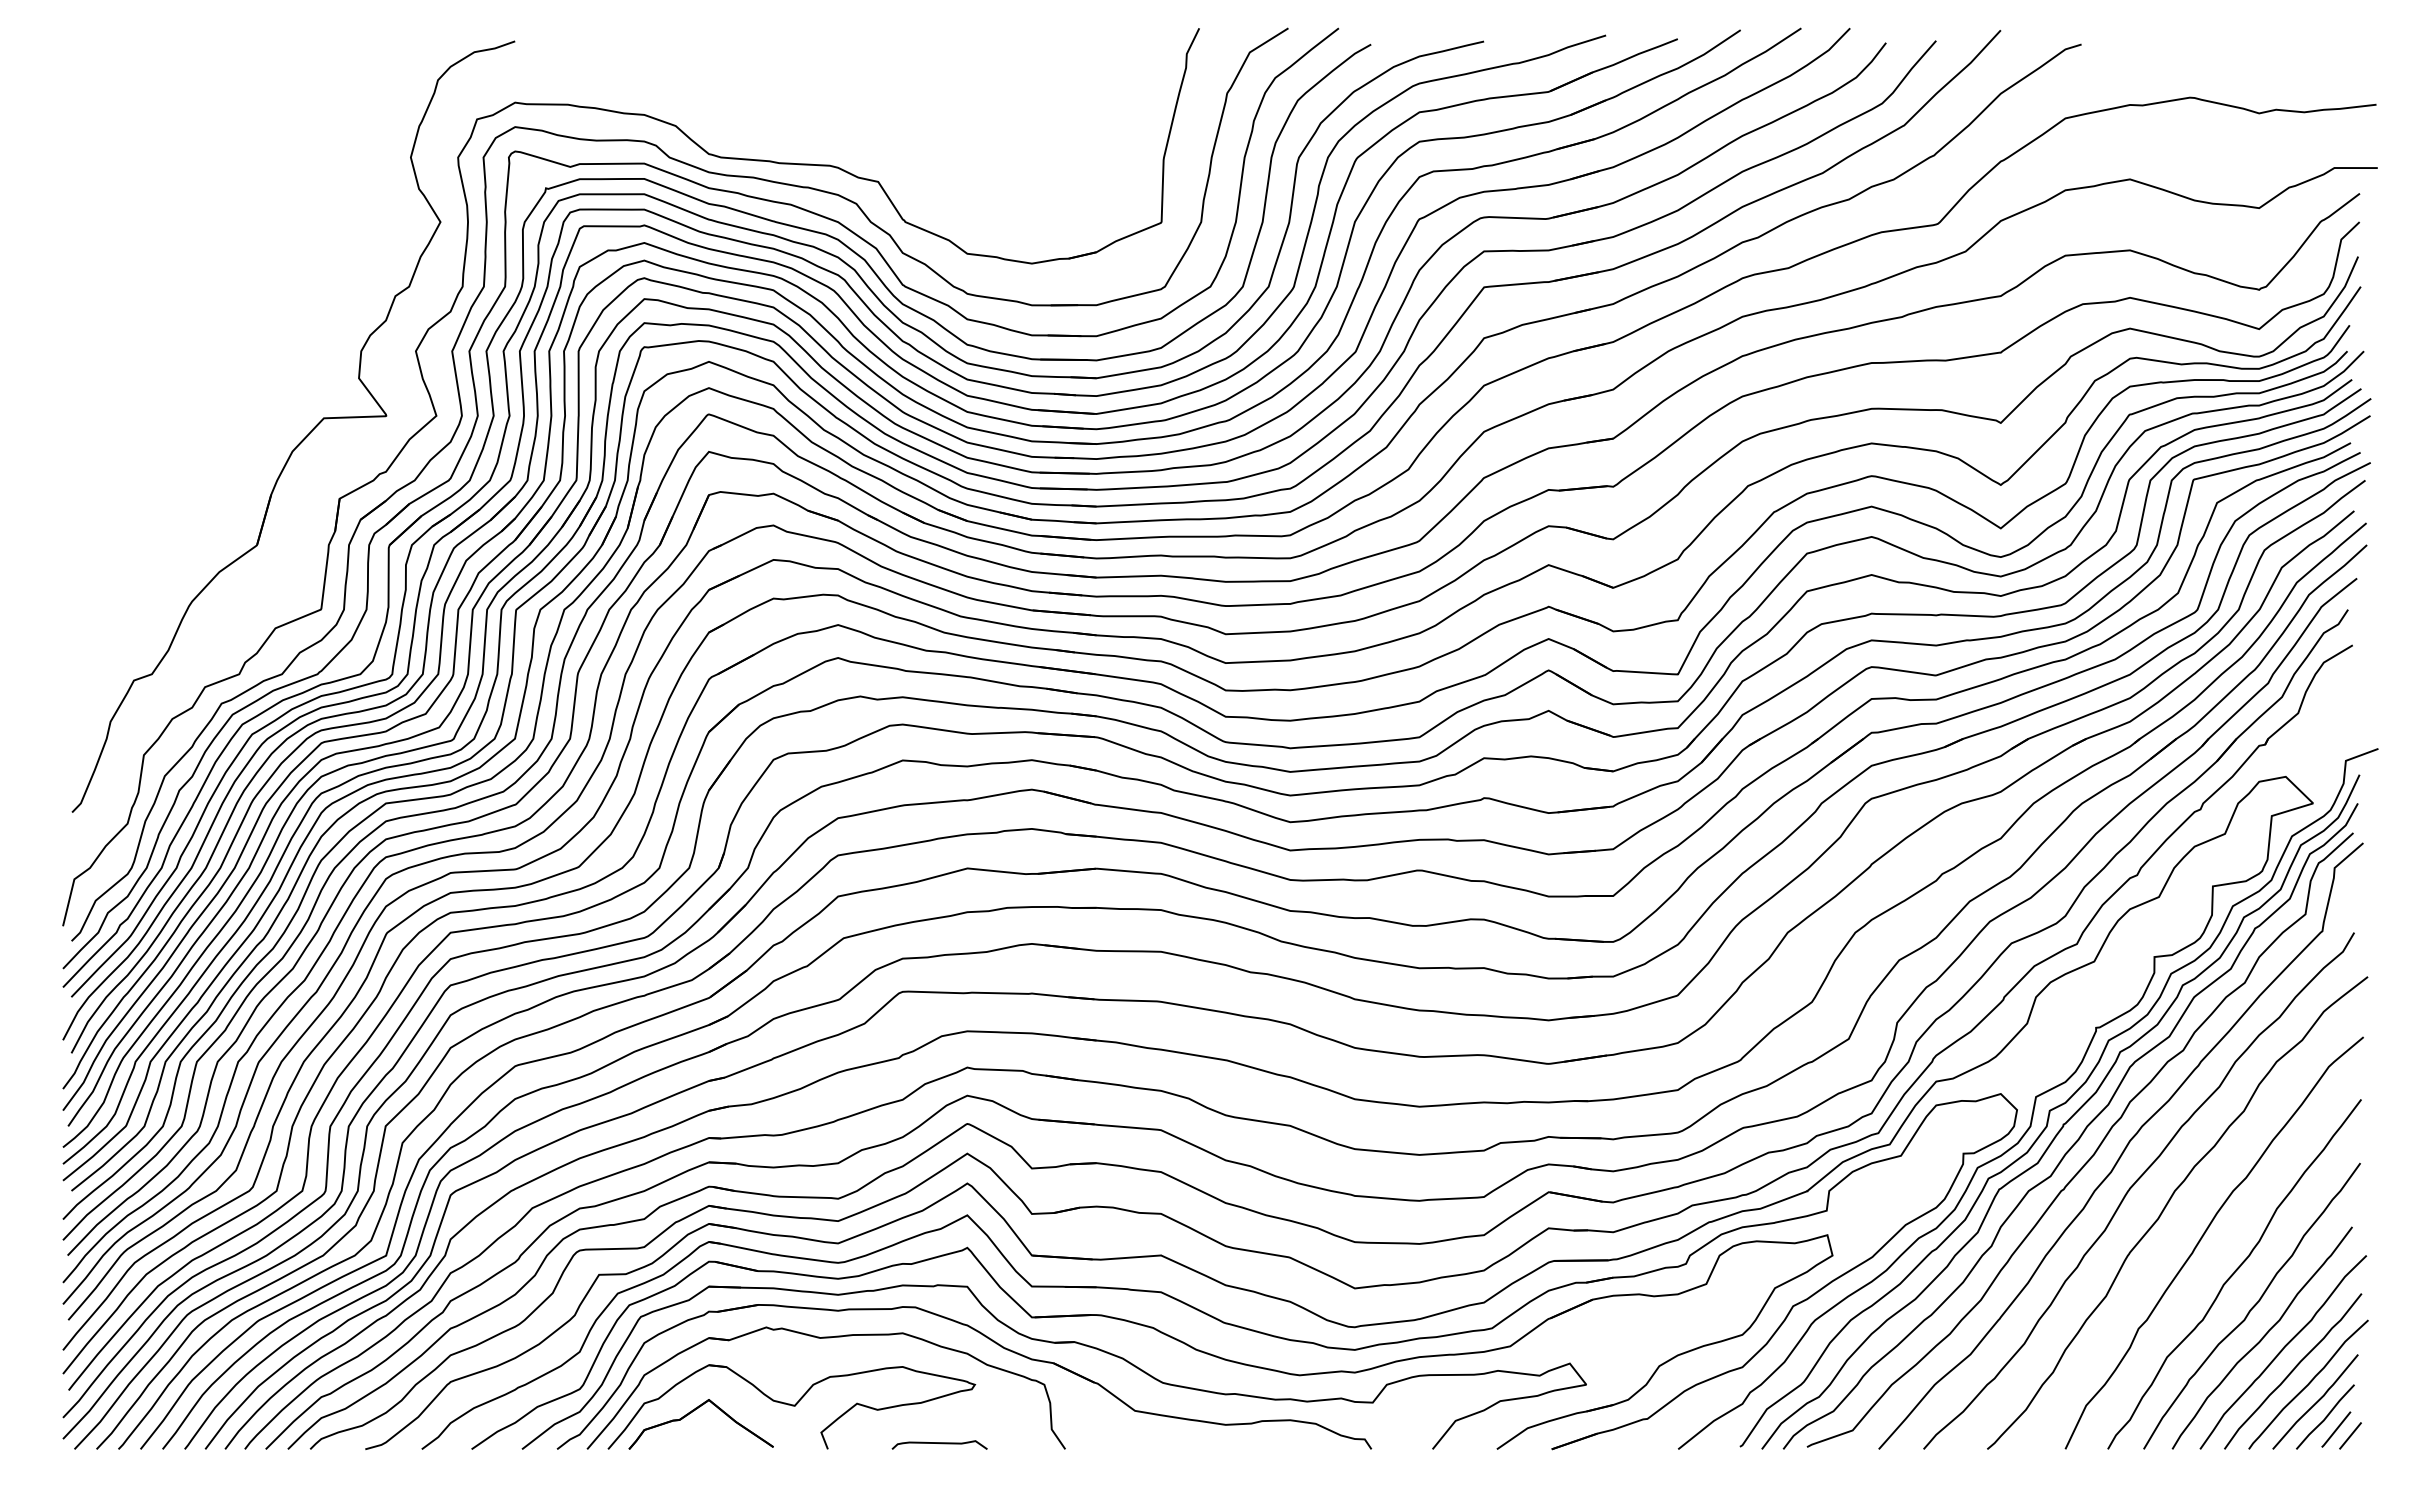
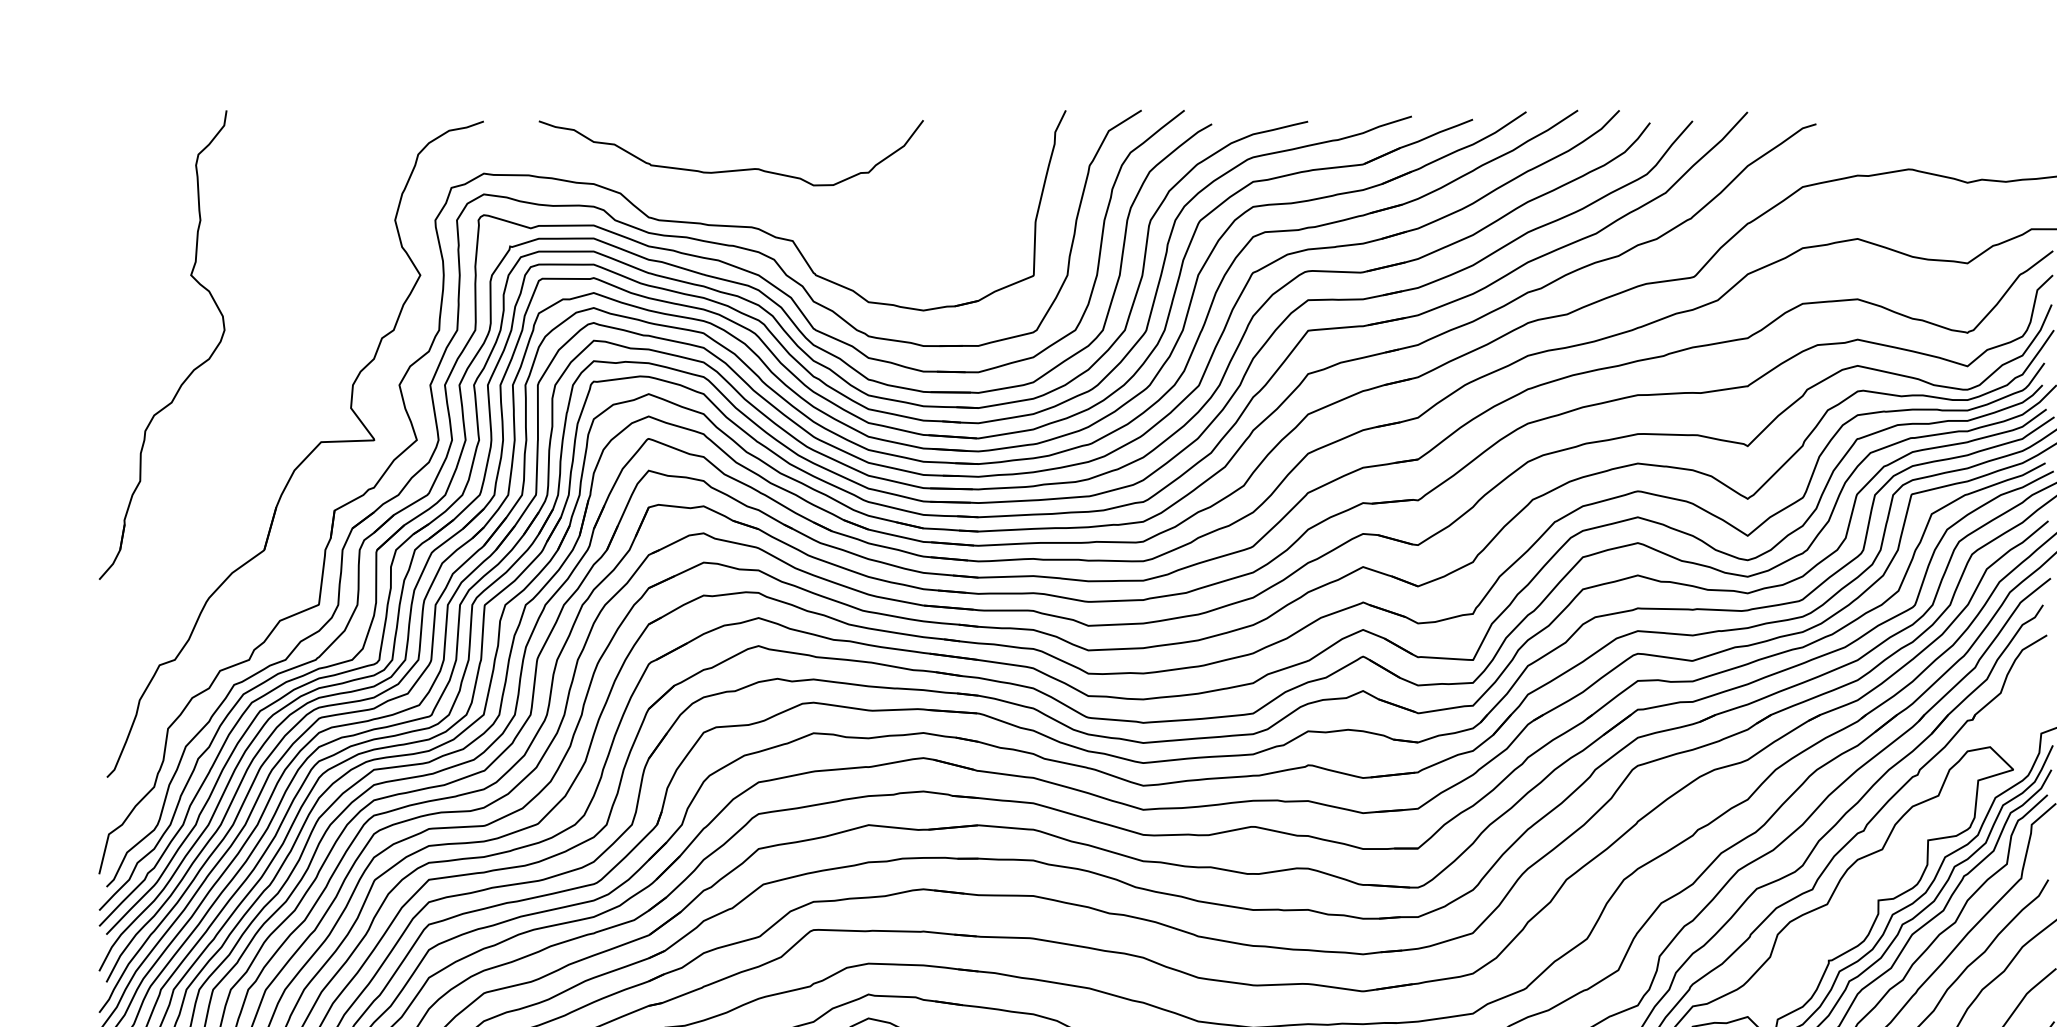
curve: (805, 98) -> (730, 170), added
part: (170, 336) -> (190, 372), added

